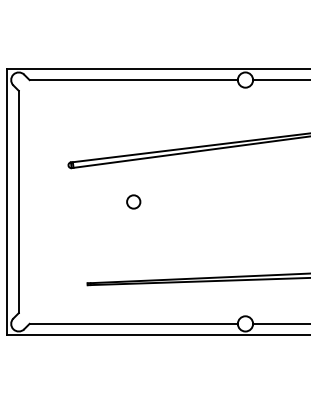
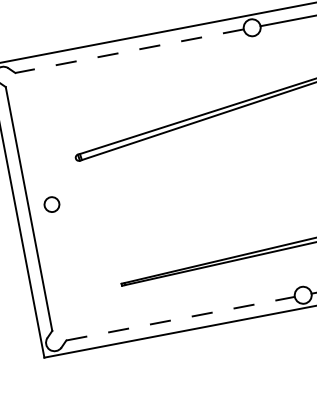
line: (133, 80) -> (129, 51), solid -> dashed
circle: (133, 201) -> (51, 204), moved
line: (134, 323) -> (181, 318), solid -> dashed

